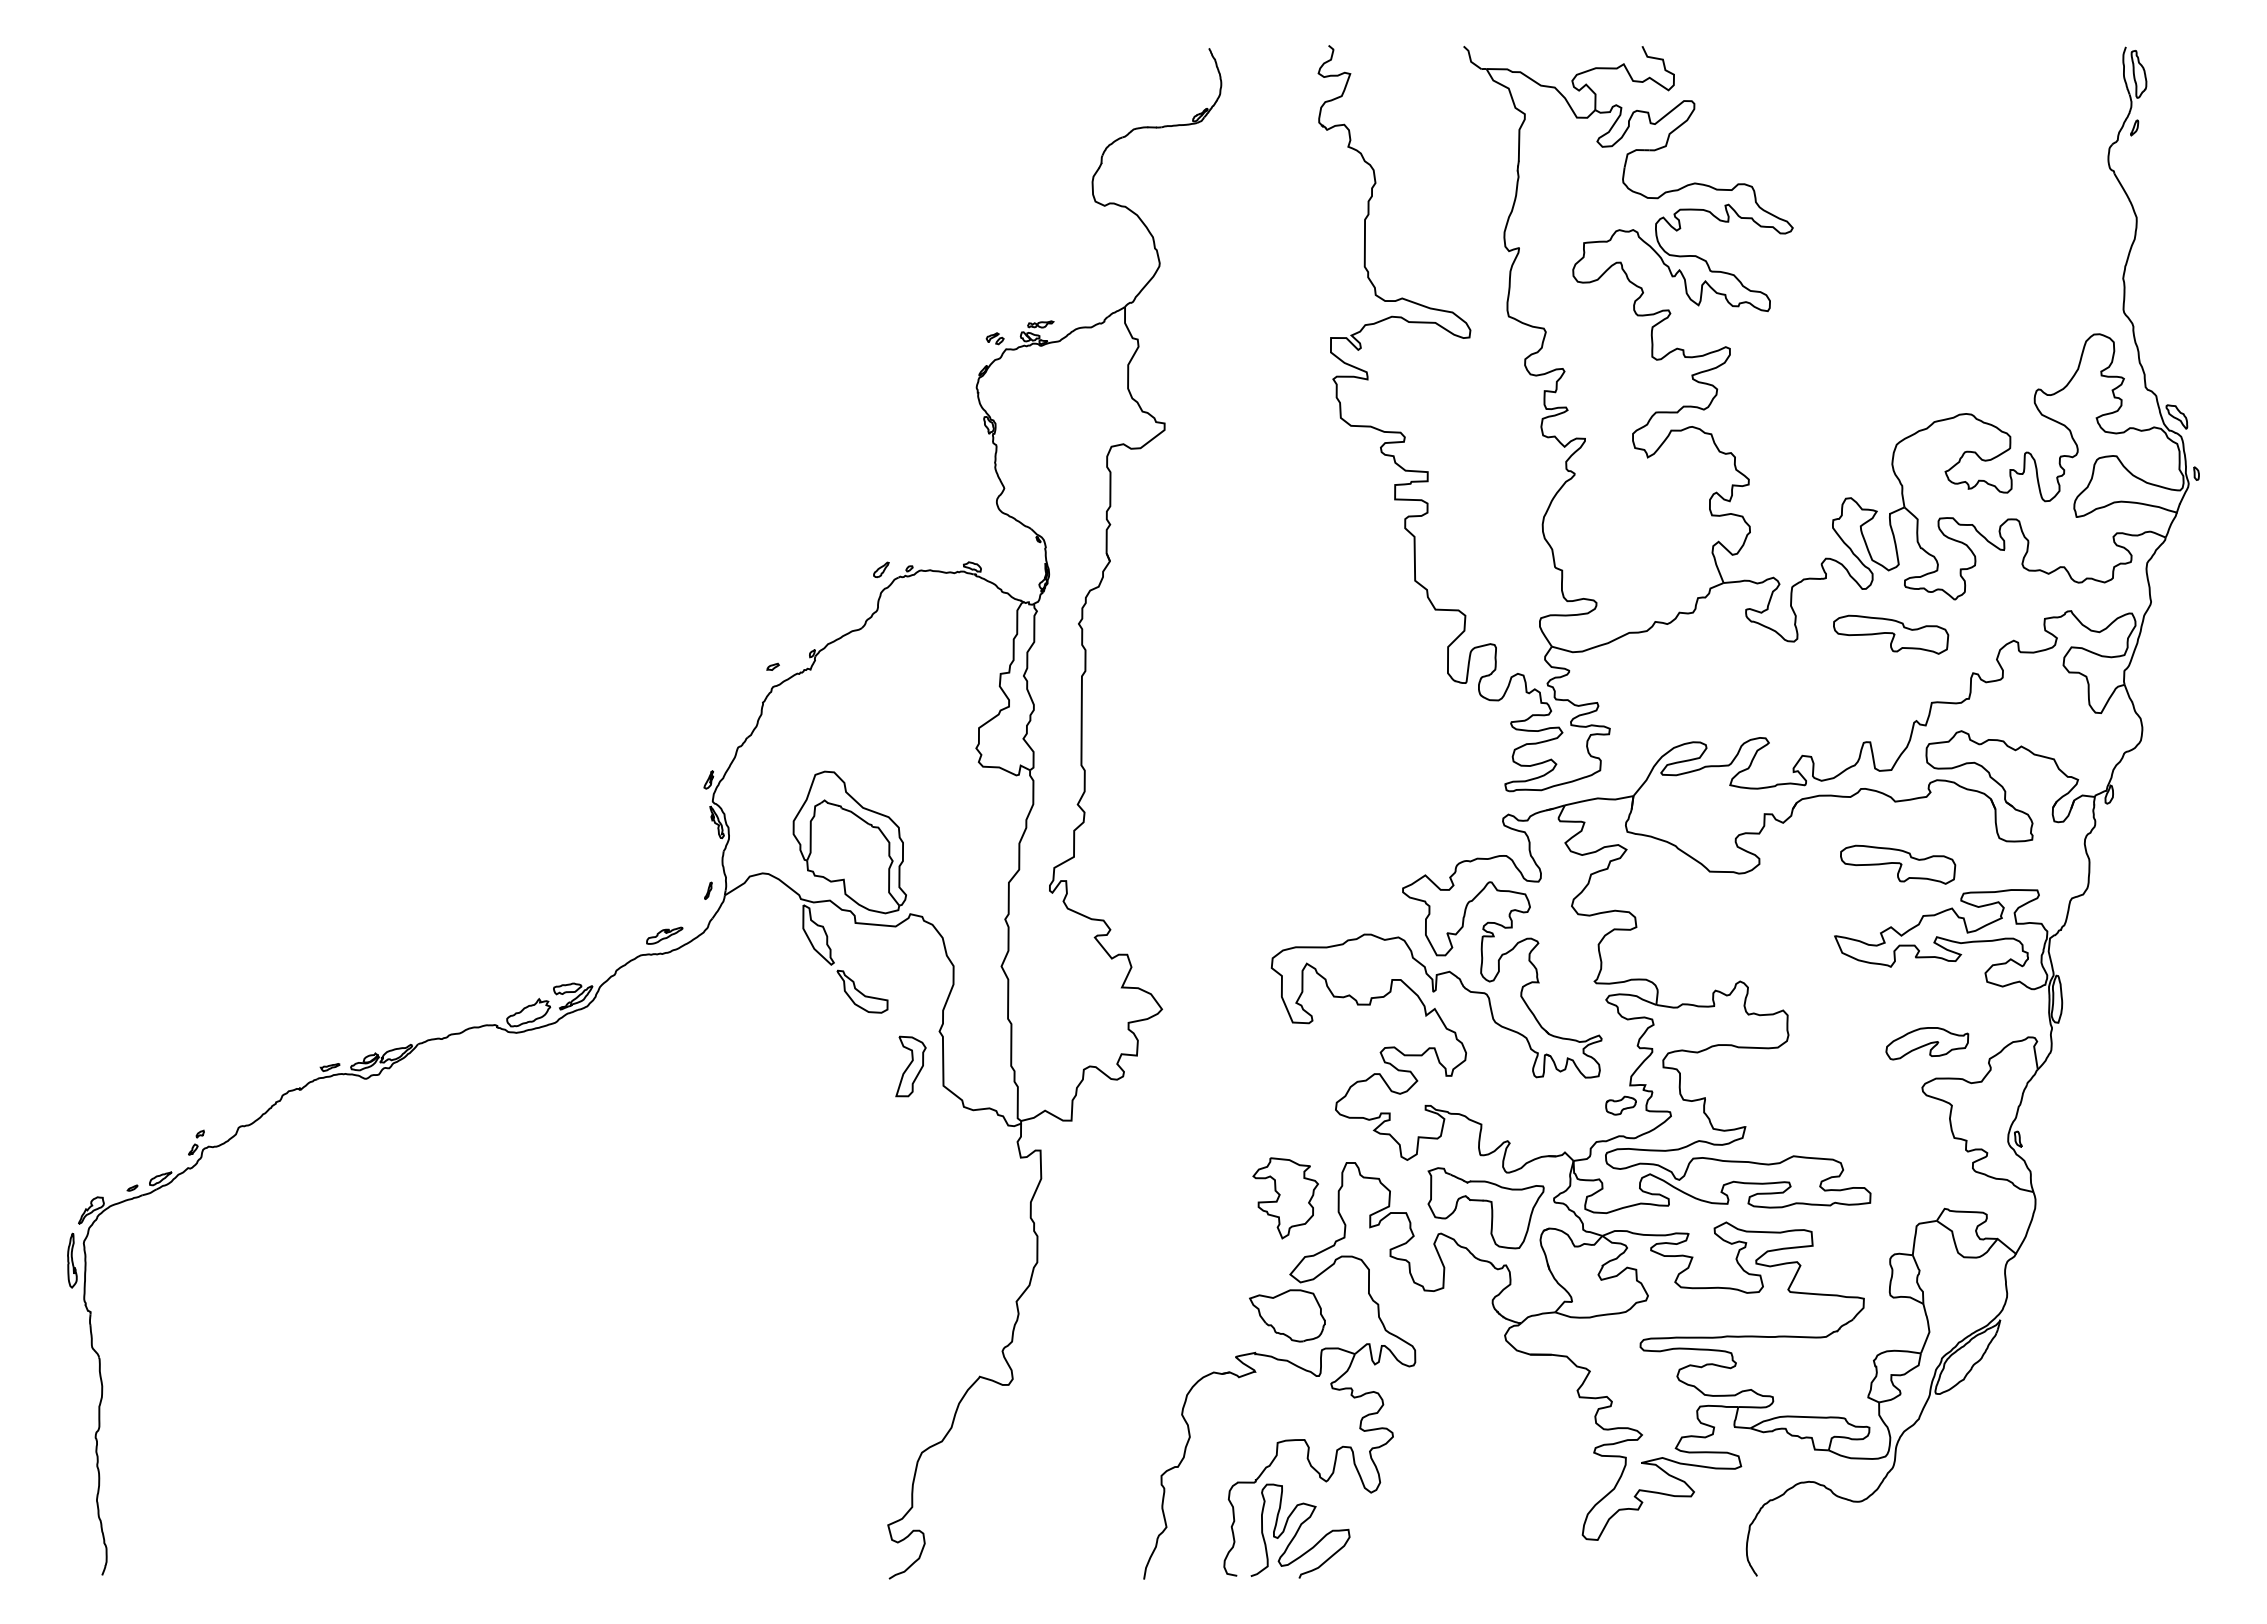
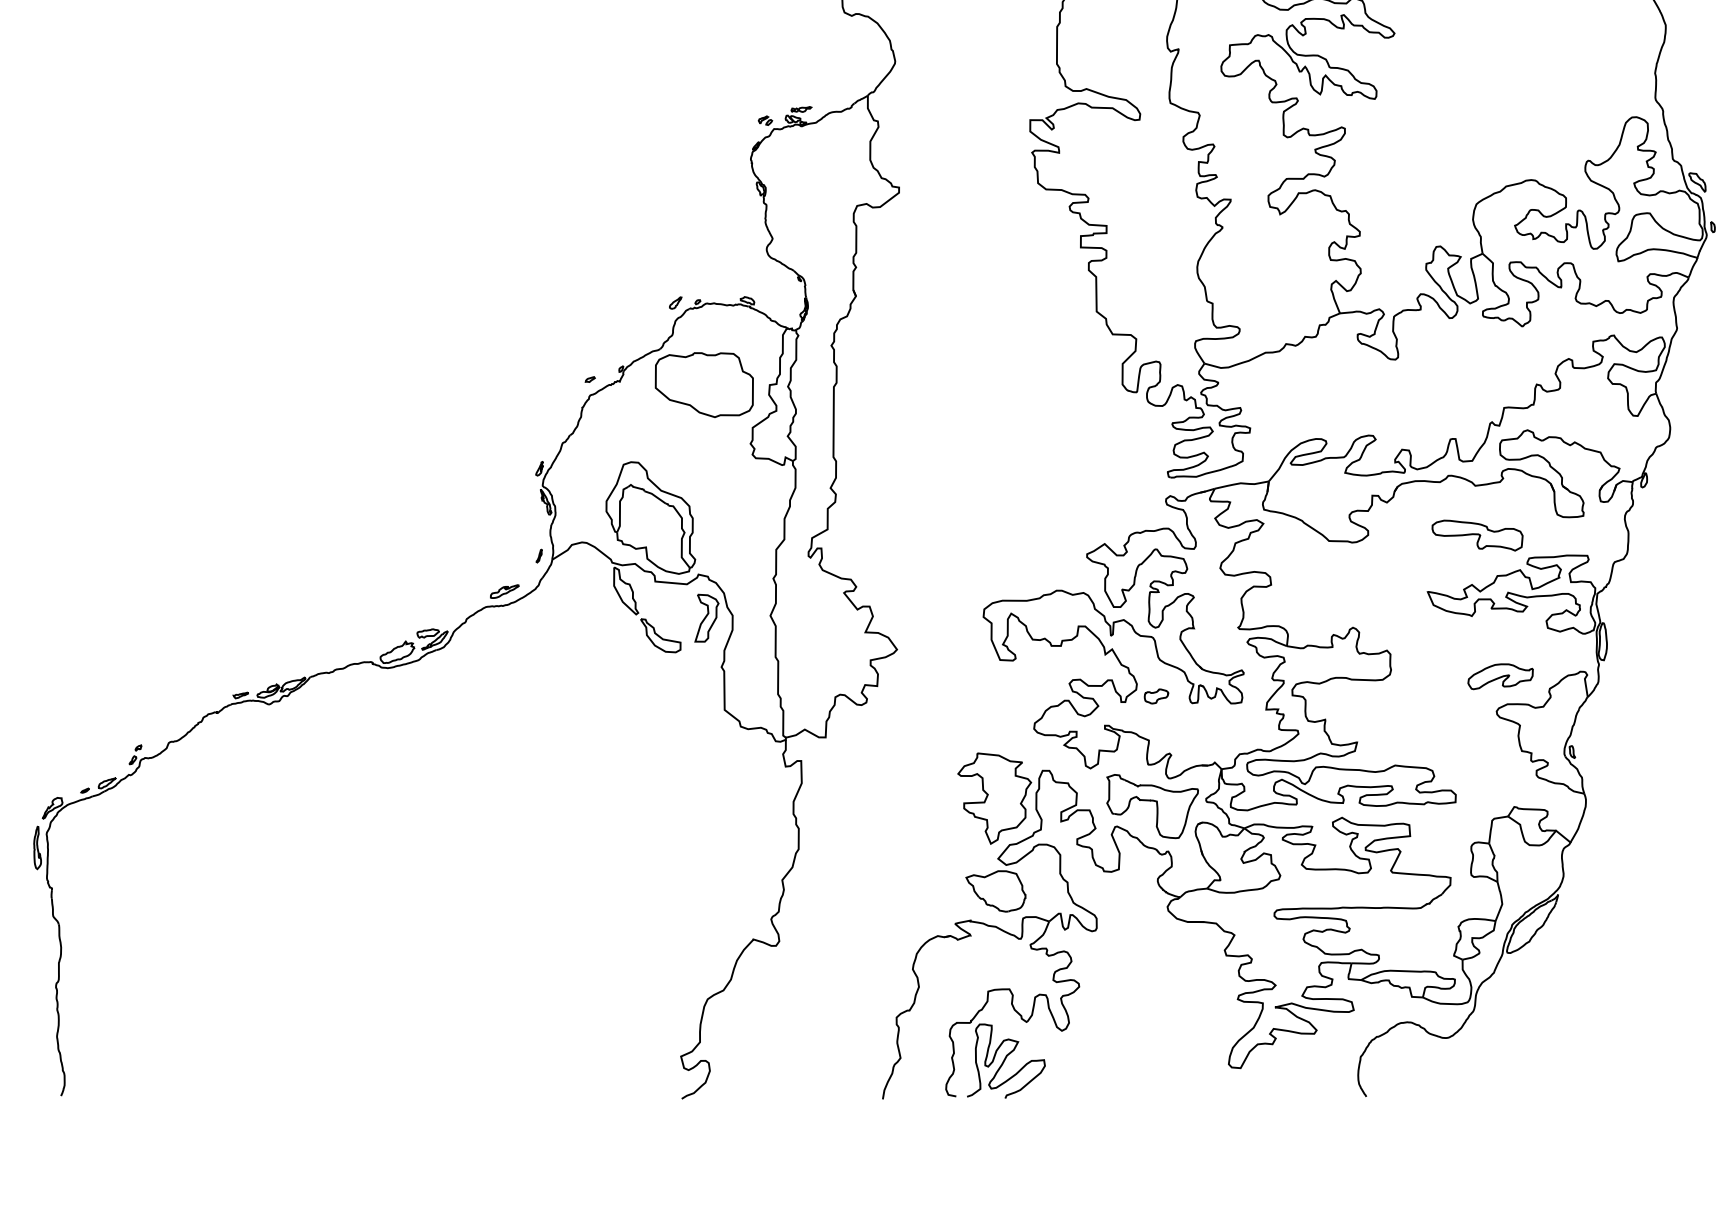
part: (1891, 634) -> (1472, 354), removed
part: (917, 673) -> (704, 384), added
part: (910, 1066) -> (706, 618), moved
part: (1620, 1105) -> (1156, 696), moved
part: (1285, 1198) -> (994, 798), size x1.43

